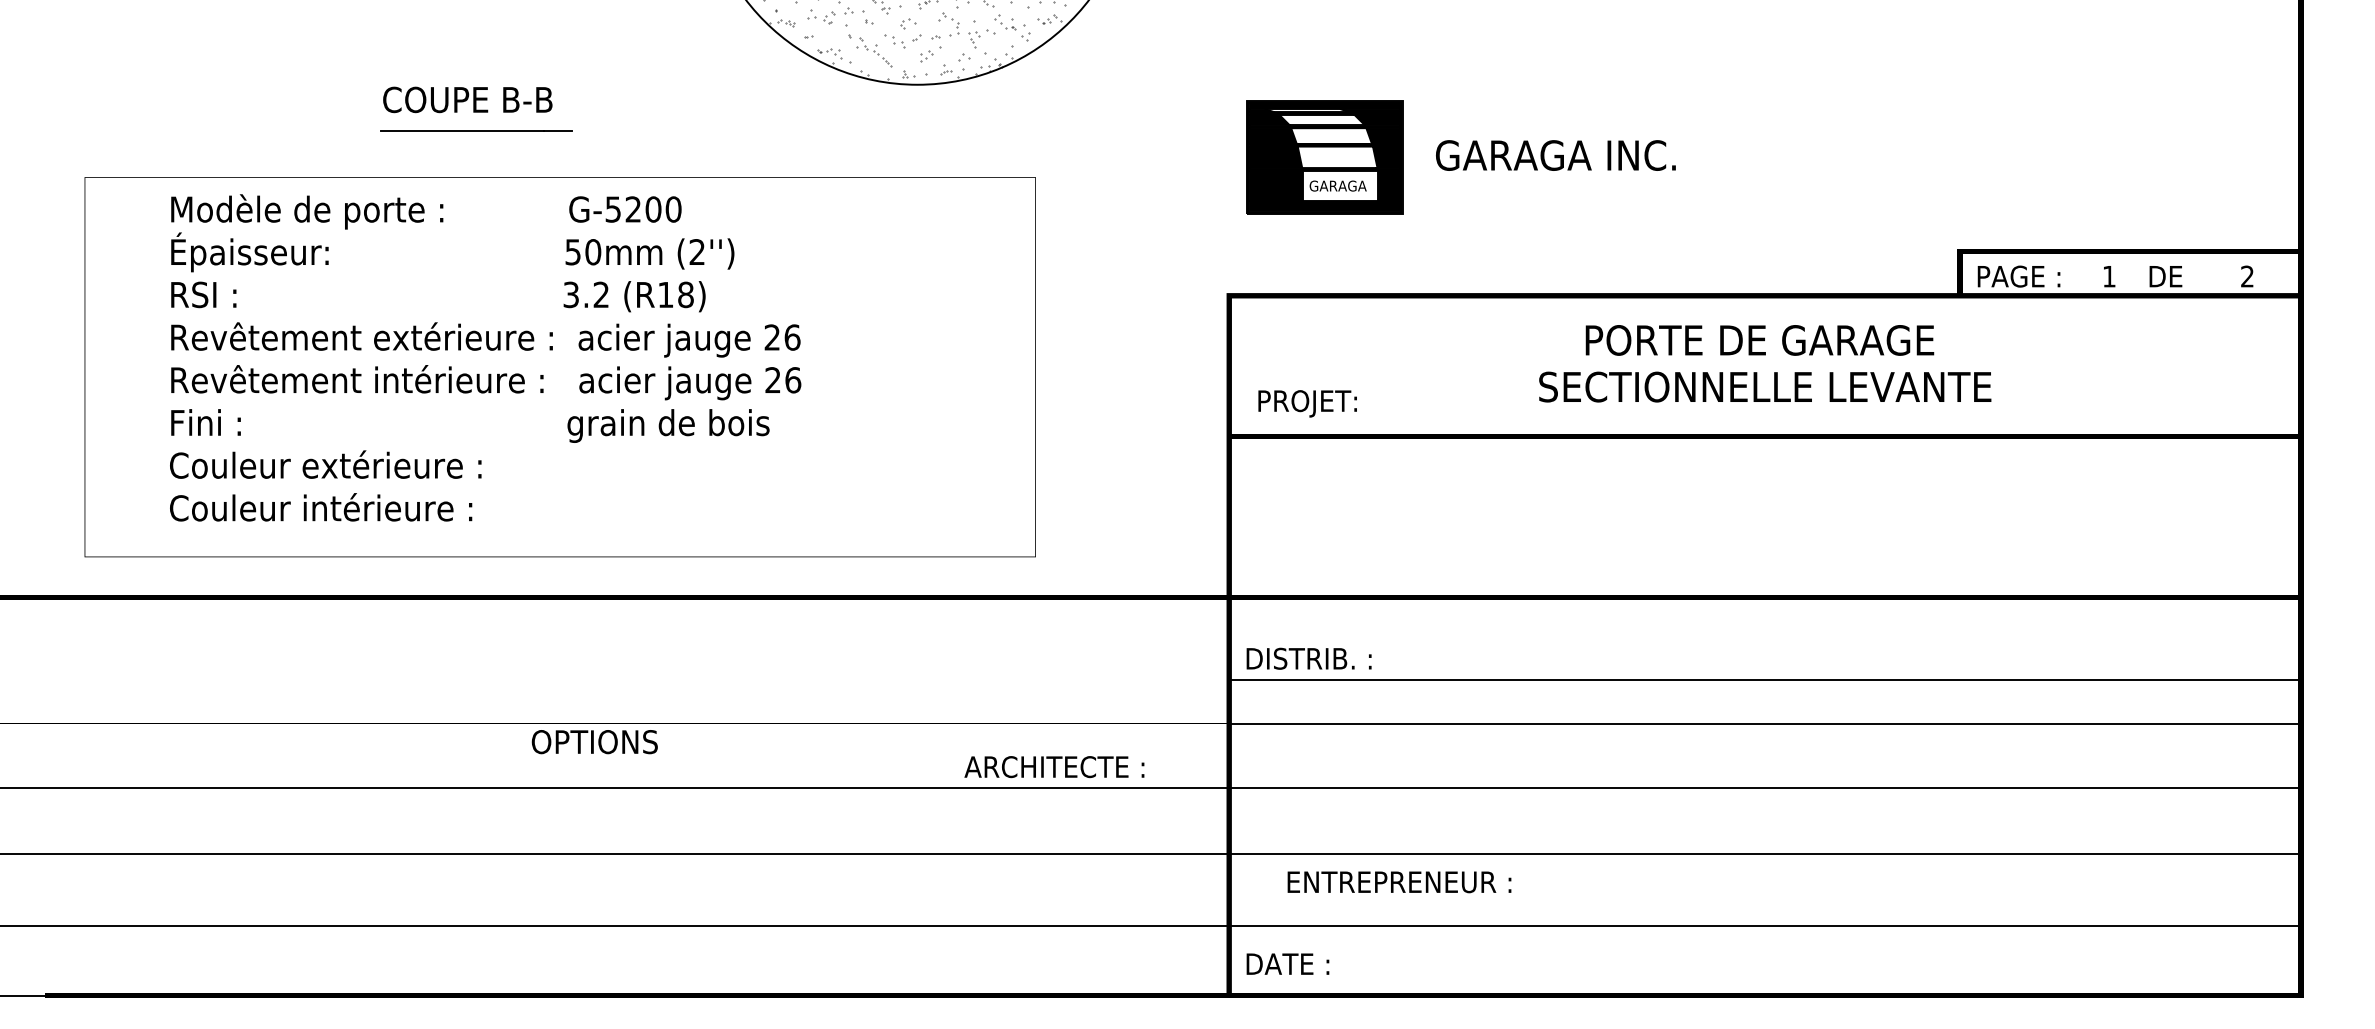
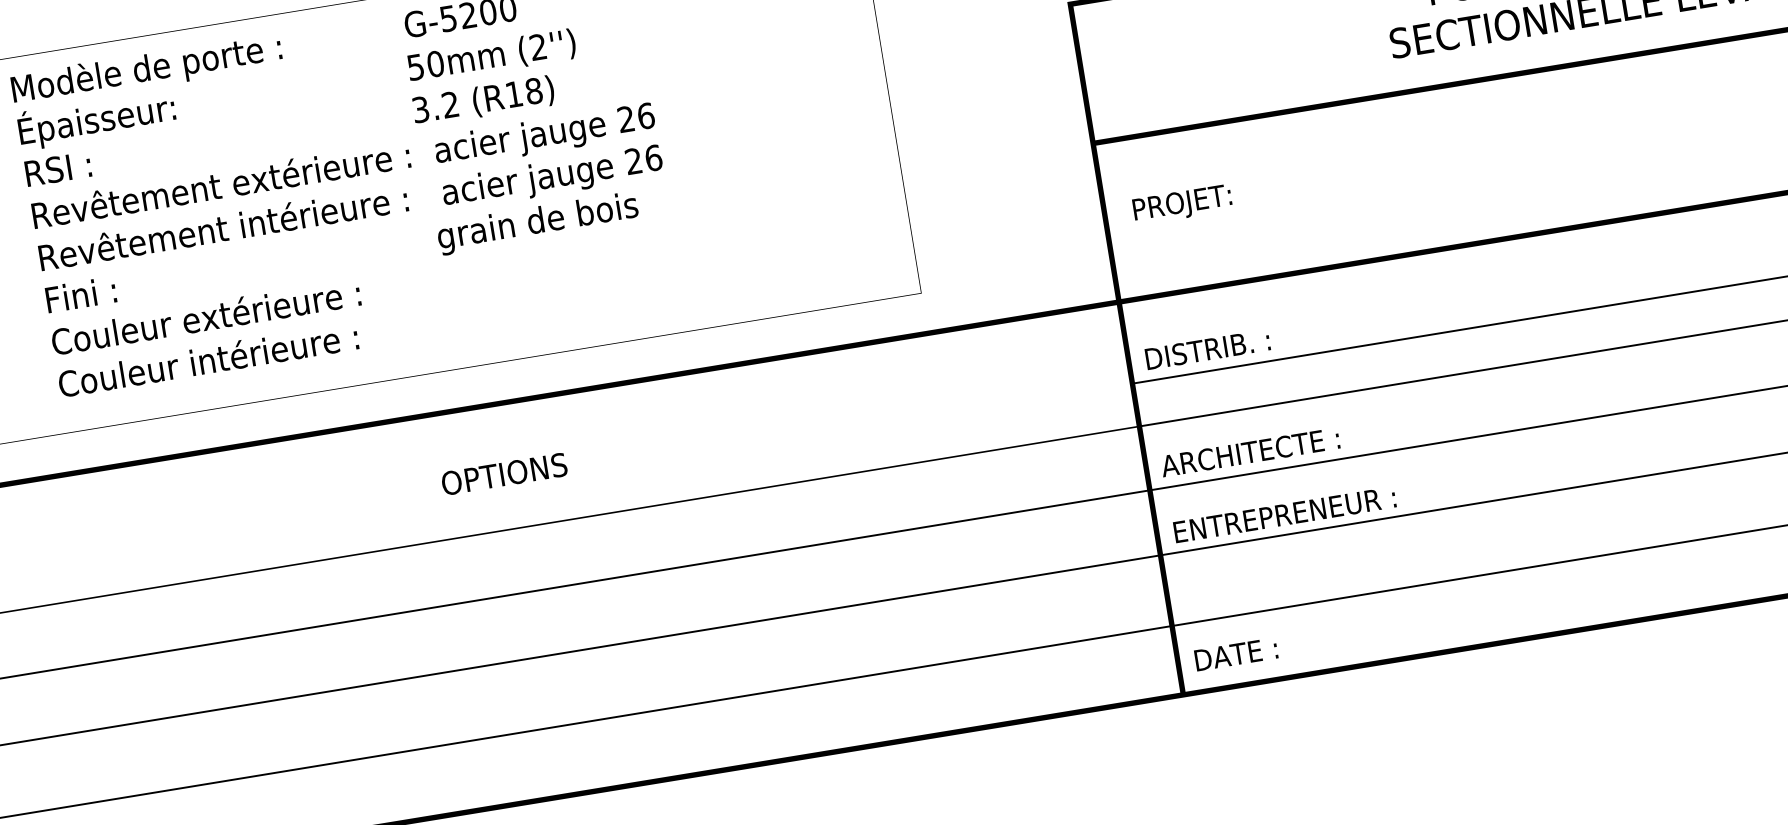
text: (1307, 403) -> (1182, 204), moved
text: (594, 742) -> (504, 474), moved
text: (1054, 767) -> (1250, 452), moved
text: (1399, 882) -> (1284, 515), moved

